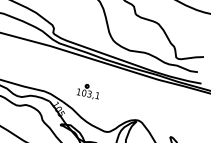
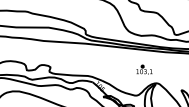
part: (88, 90) -> (144, 69), moved

